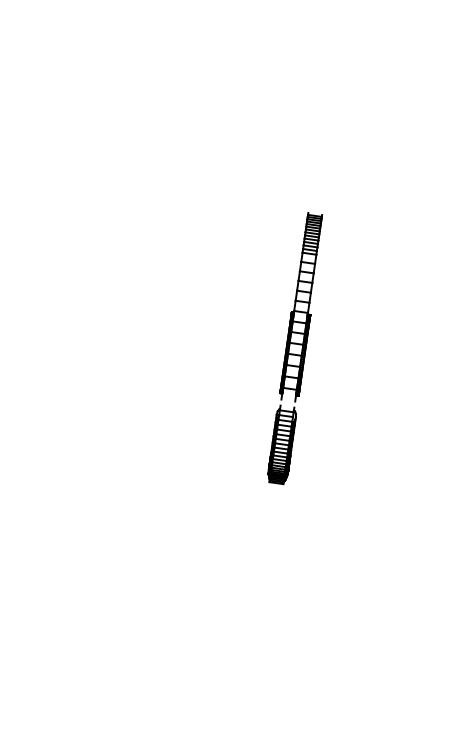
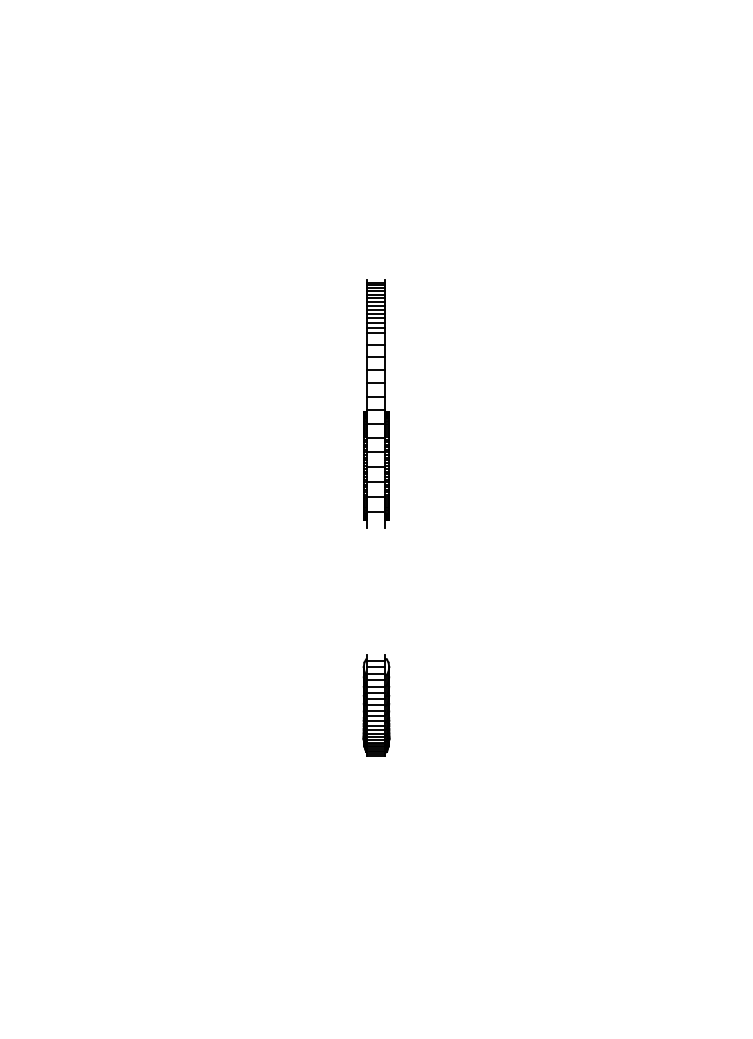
part: (282, 444) -> (376, 705), moved

